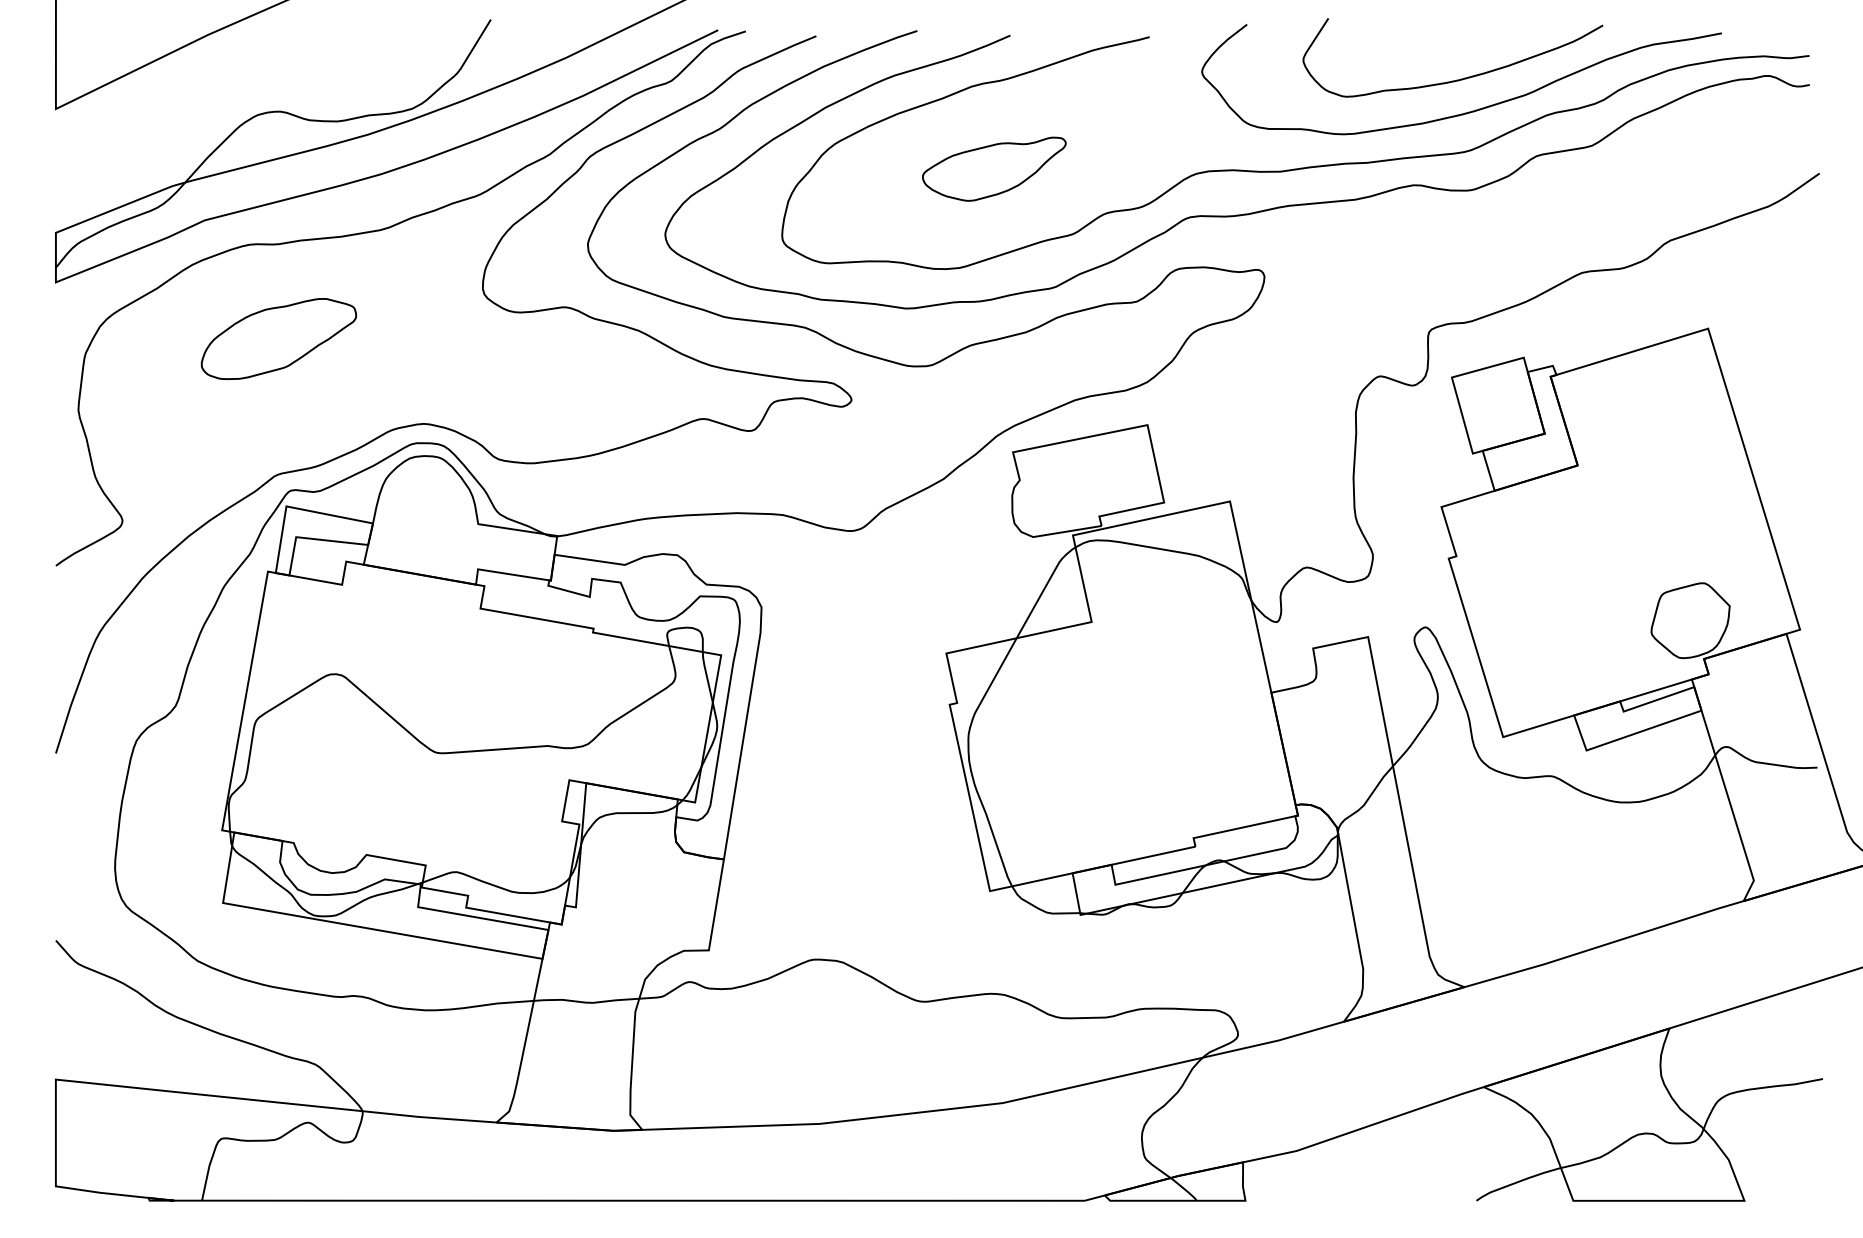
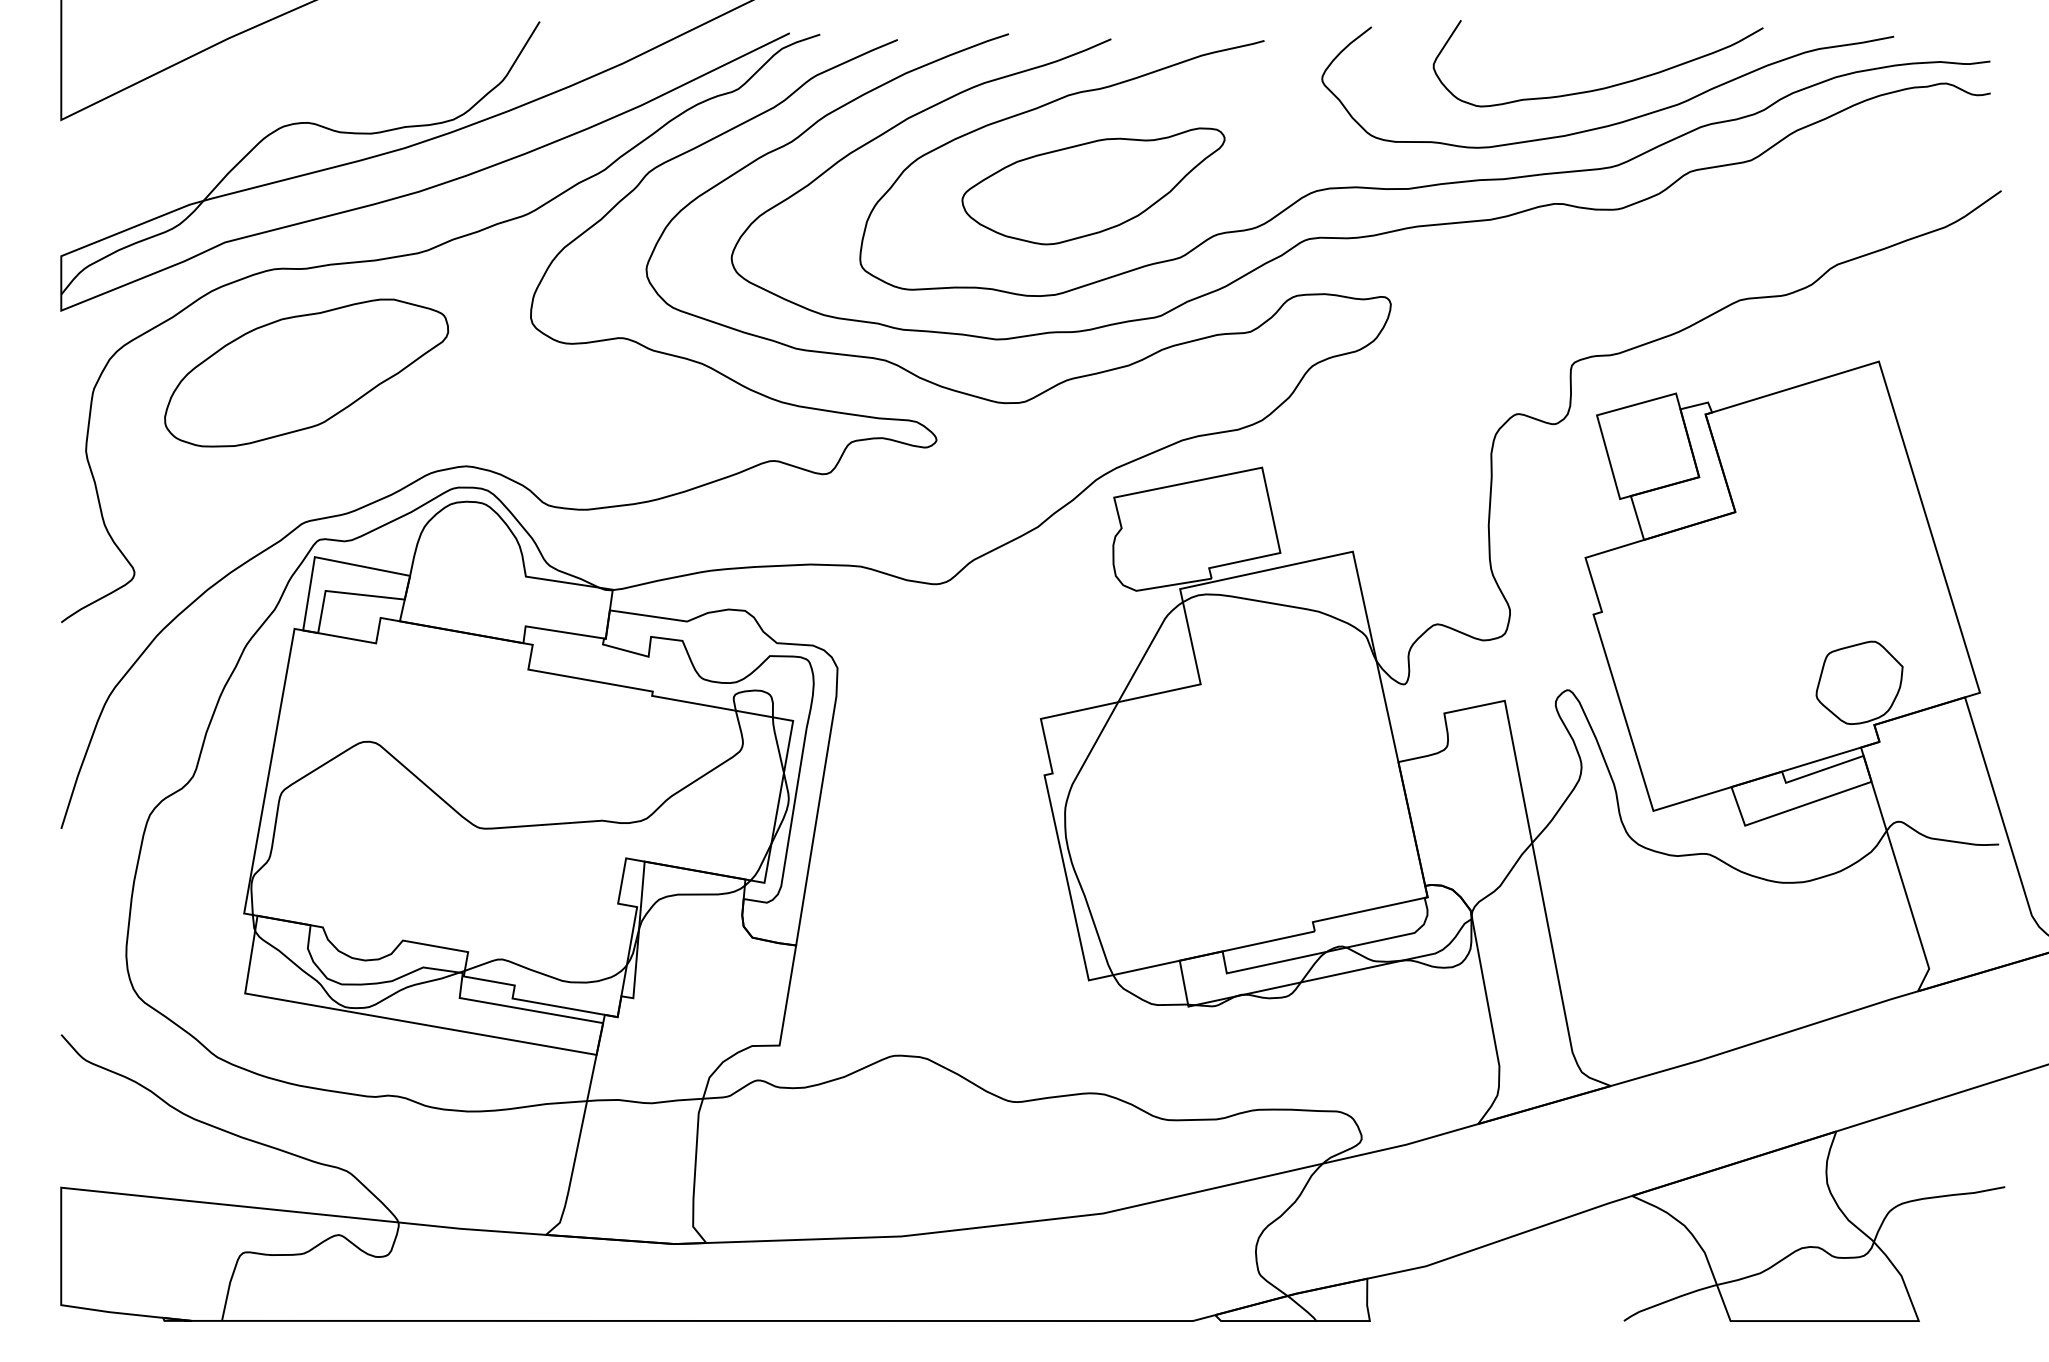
part: (994, 168) -> (1093, 185), size x1.67
part: (278, 338) -> (306, 372), size x1.67

